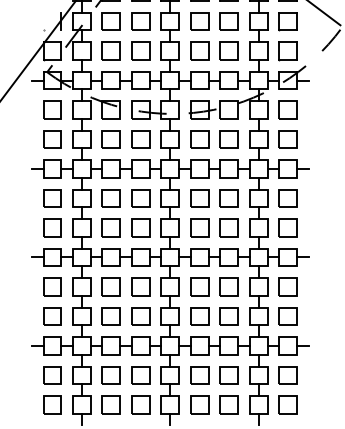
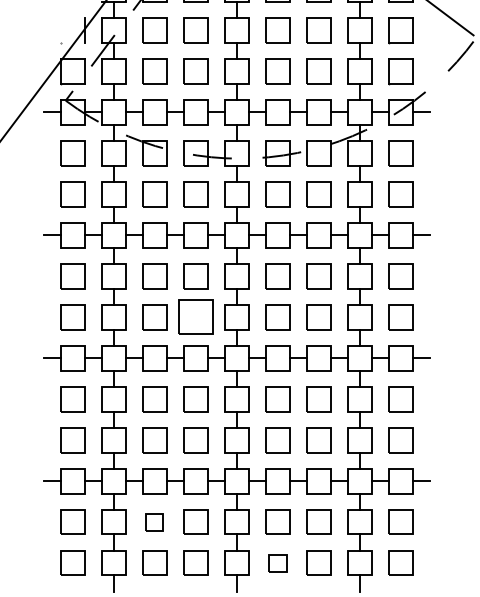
part: (140, 227) -> (195, 316), size x1.4
part: (110, 375) -> (153, 522), size x0.7
part: (199, 404) -> (277, 562), size x0.7

